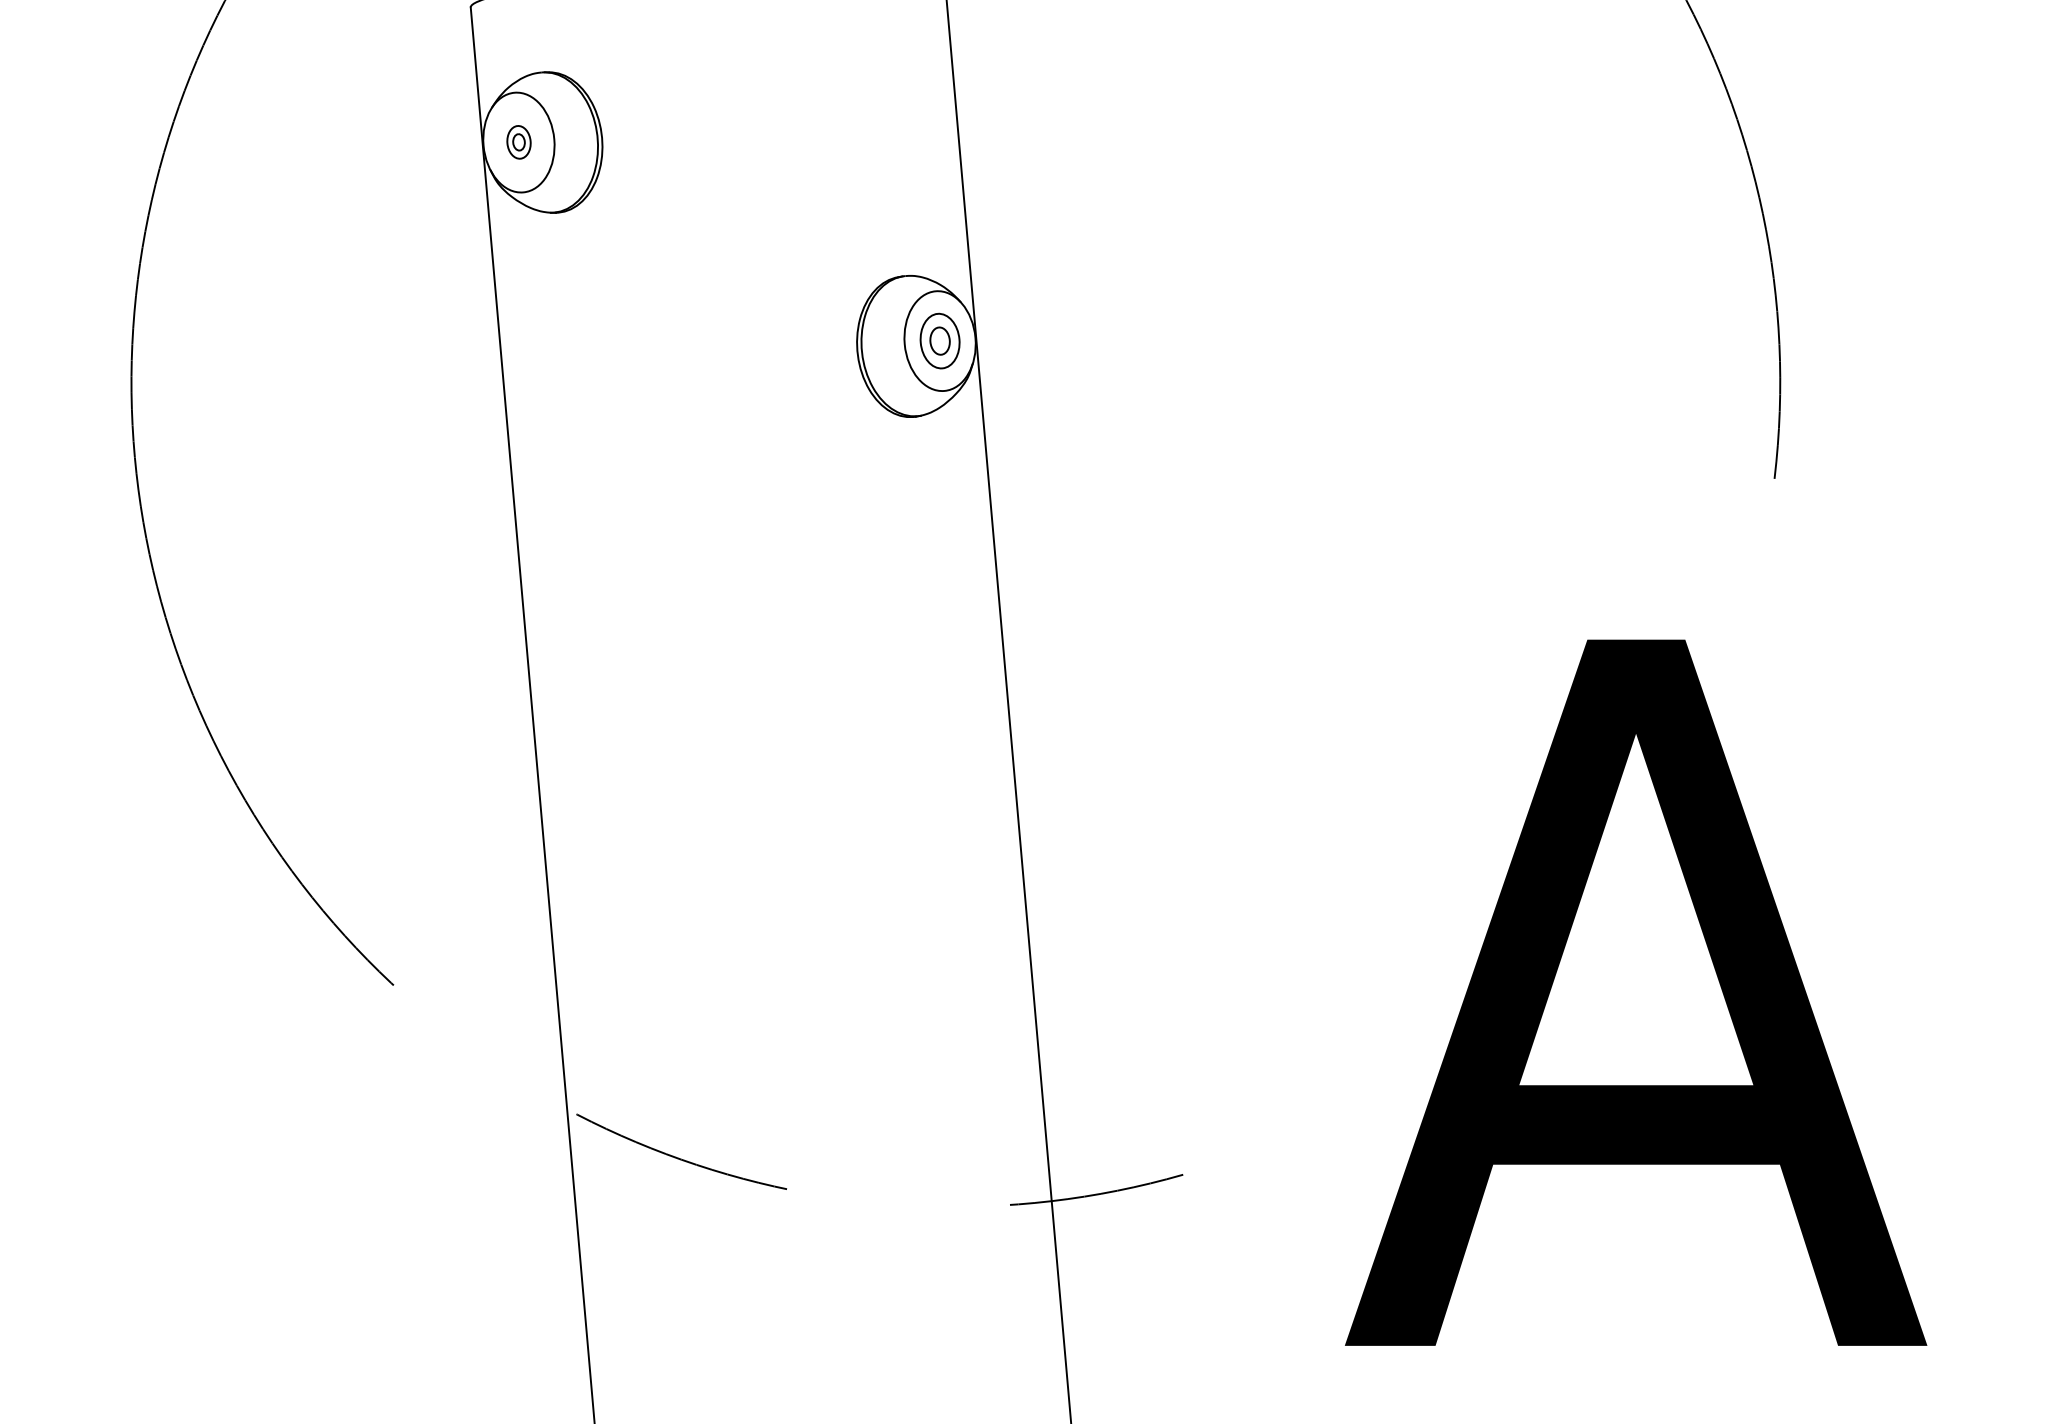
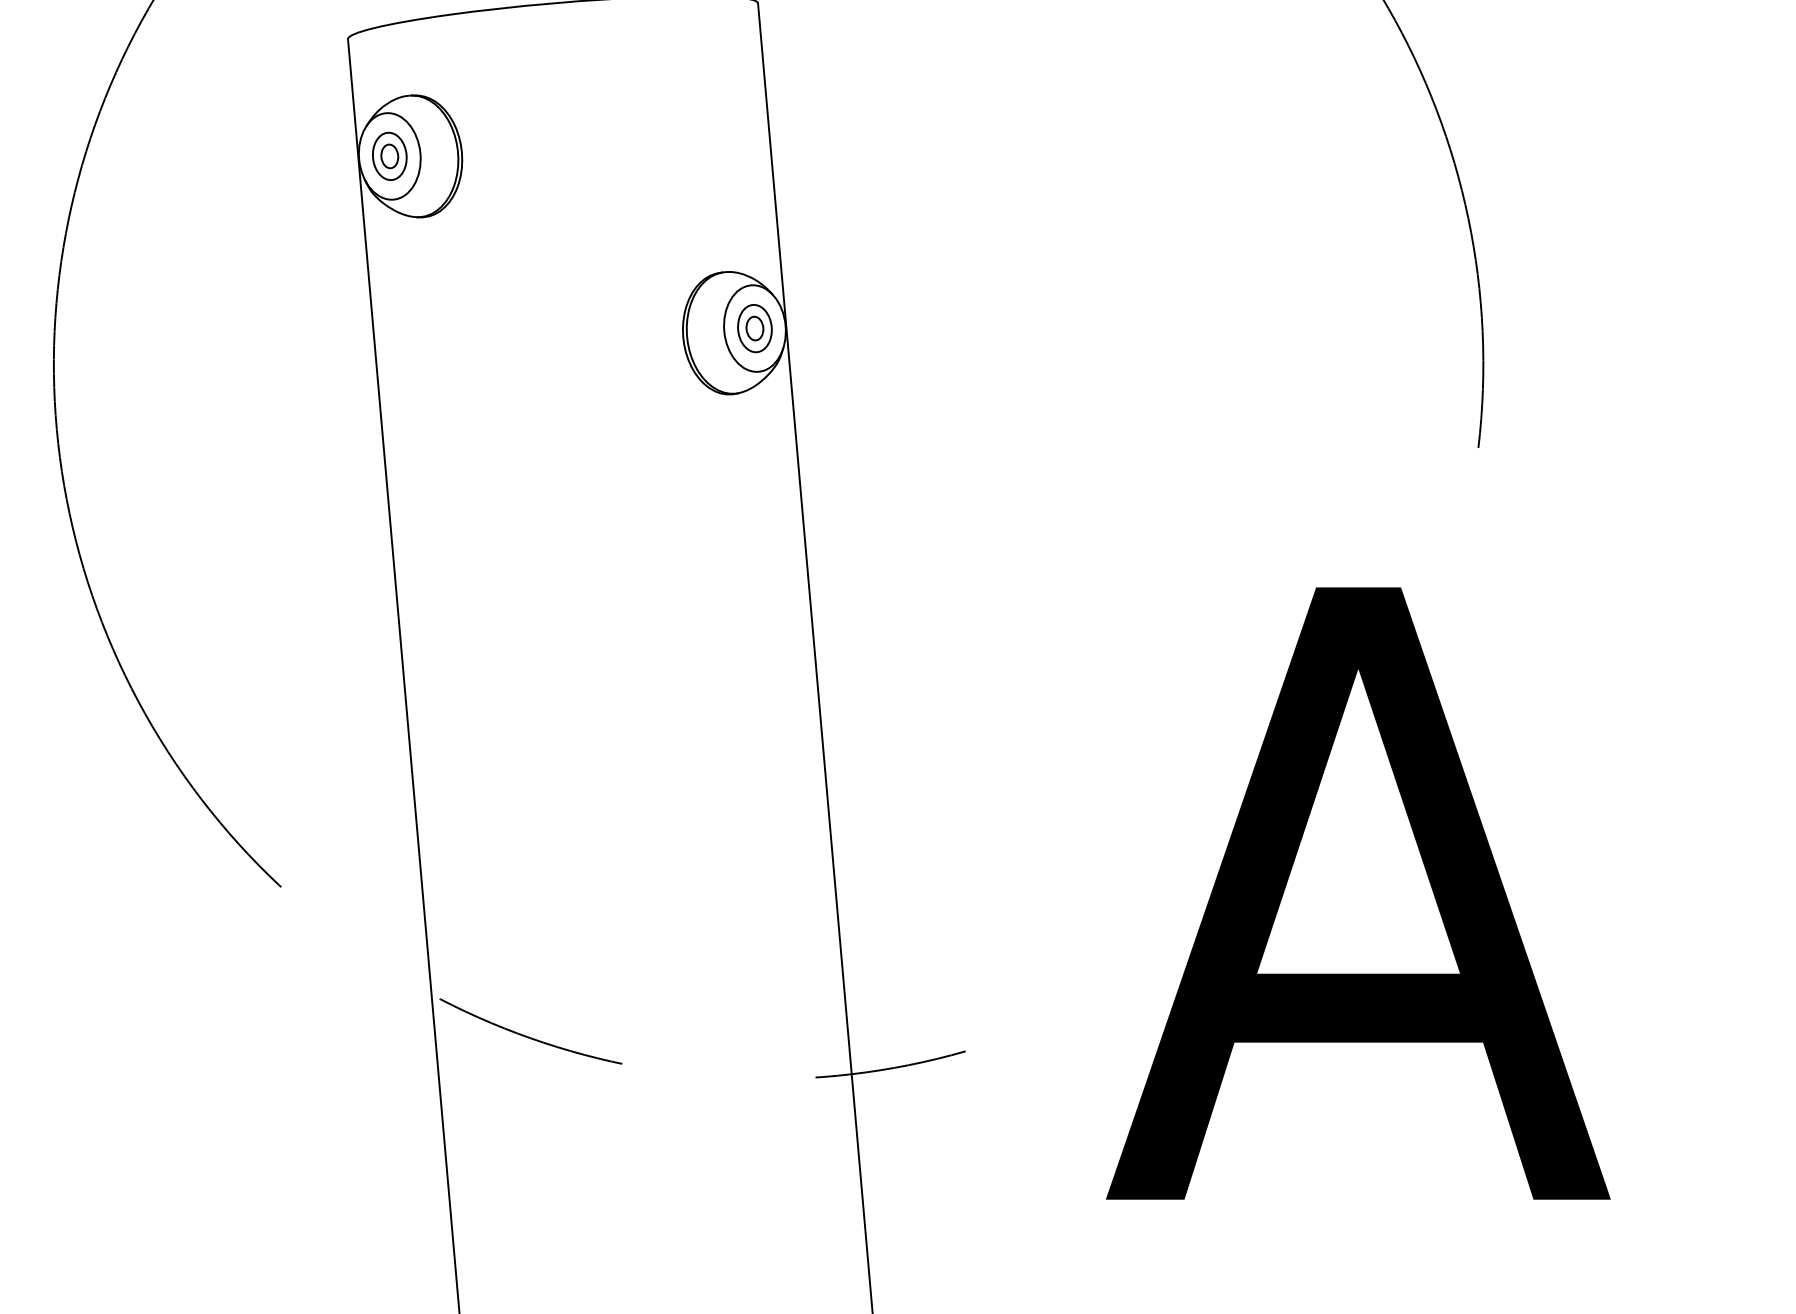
part: (518, 141) -> (389, 155), size x1.67

